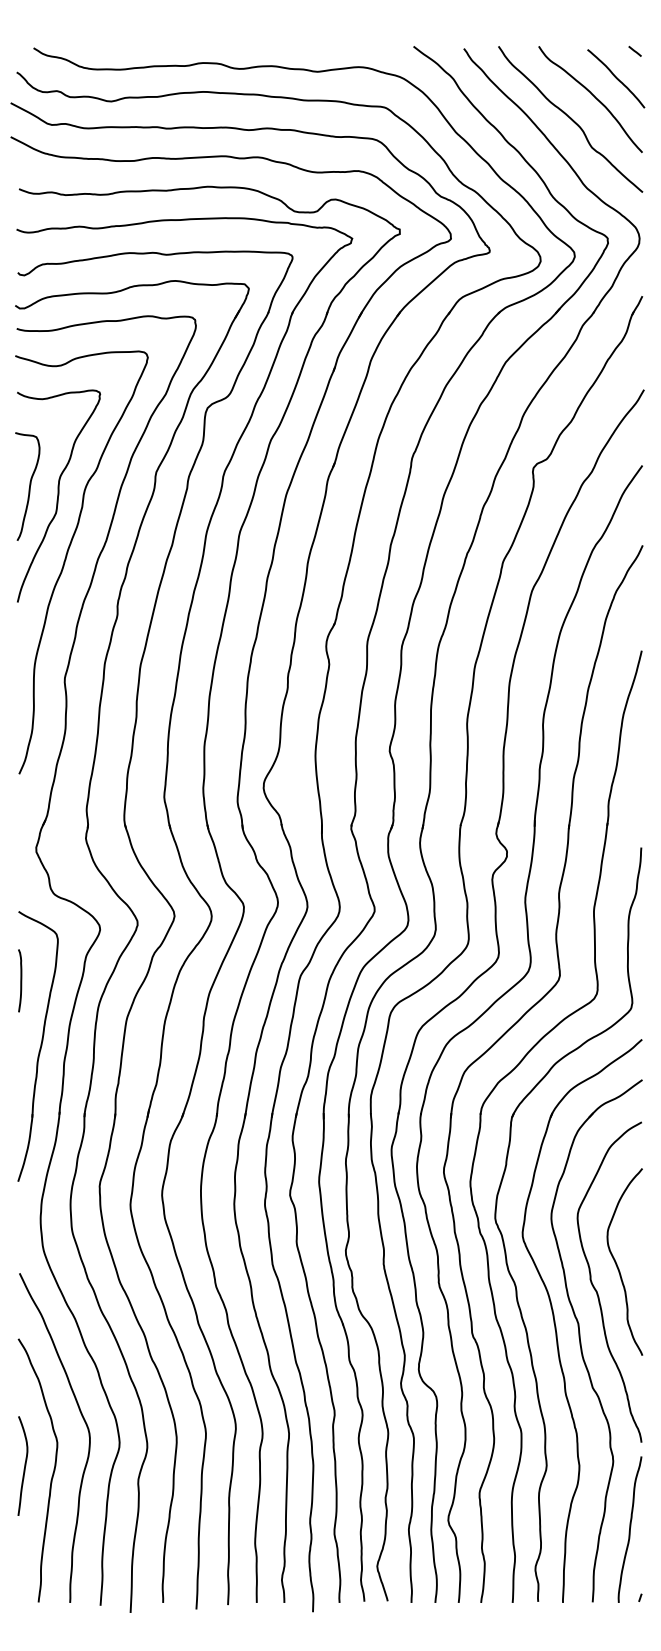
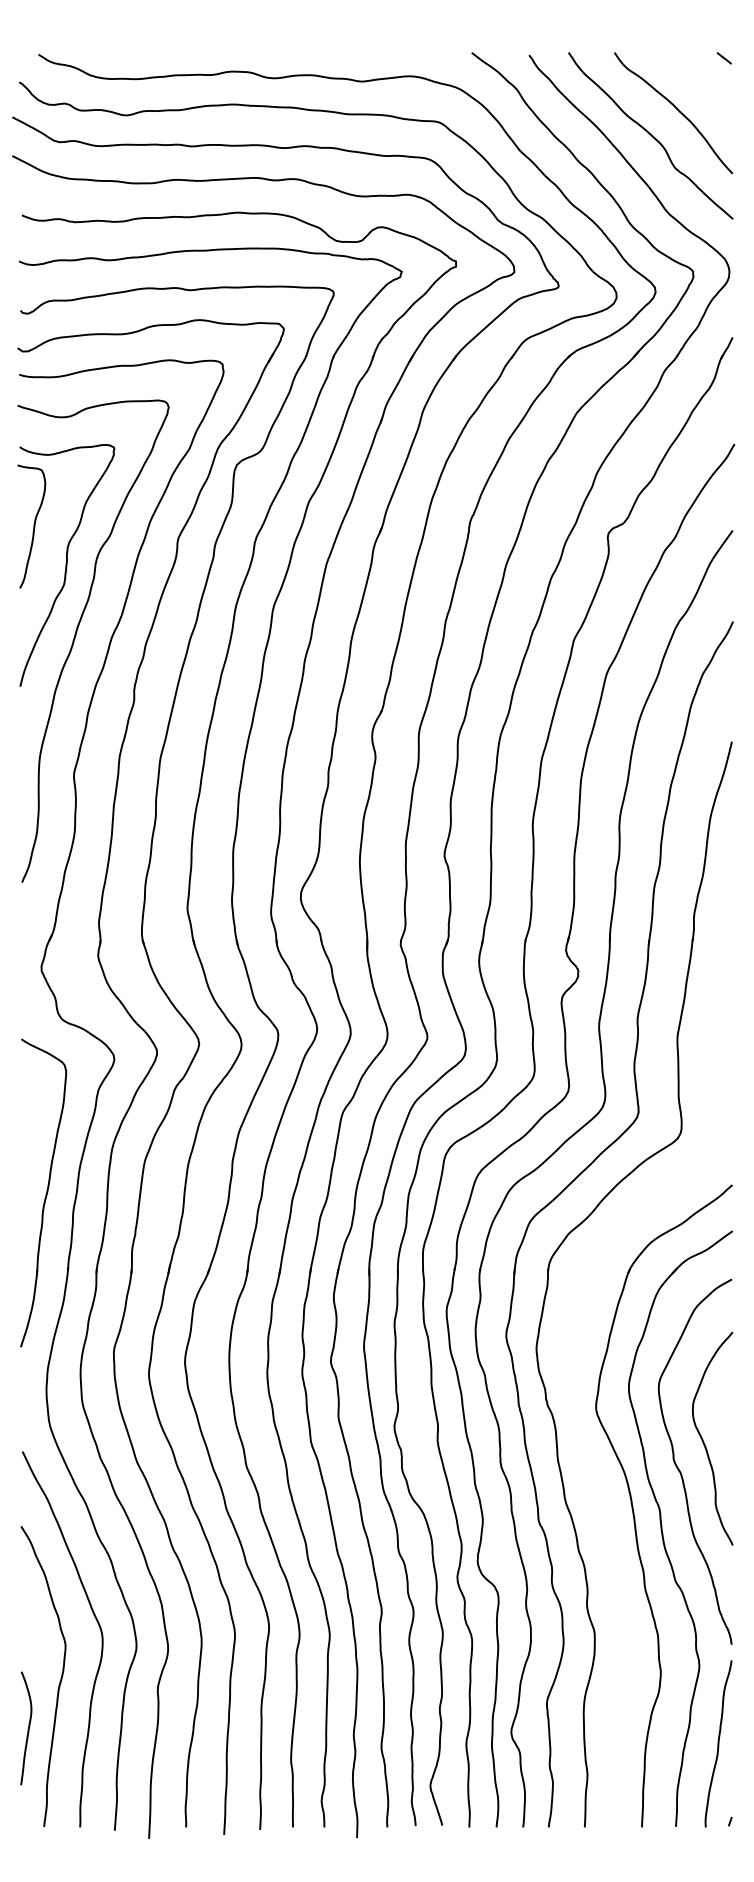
curve: (615, 78) -> (702, 89), removed
curve: (29, 486) -> (33, 526), moved
curve: (20, 980) -> (23, 1117), removed
part: (504, 1242) -> (575, 1416), removed
curve: (23, 1467) -> (27, 1729), moved

